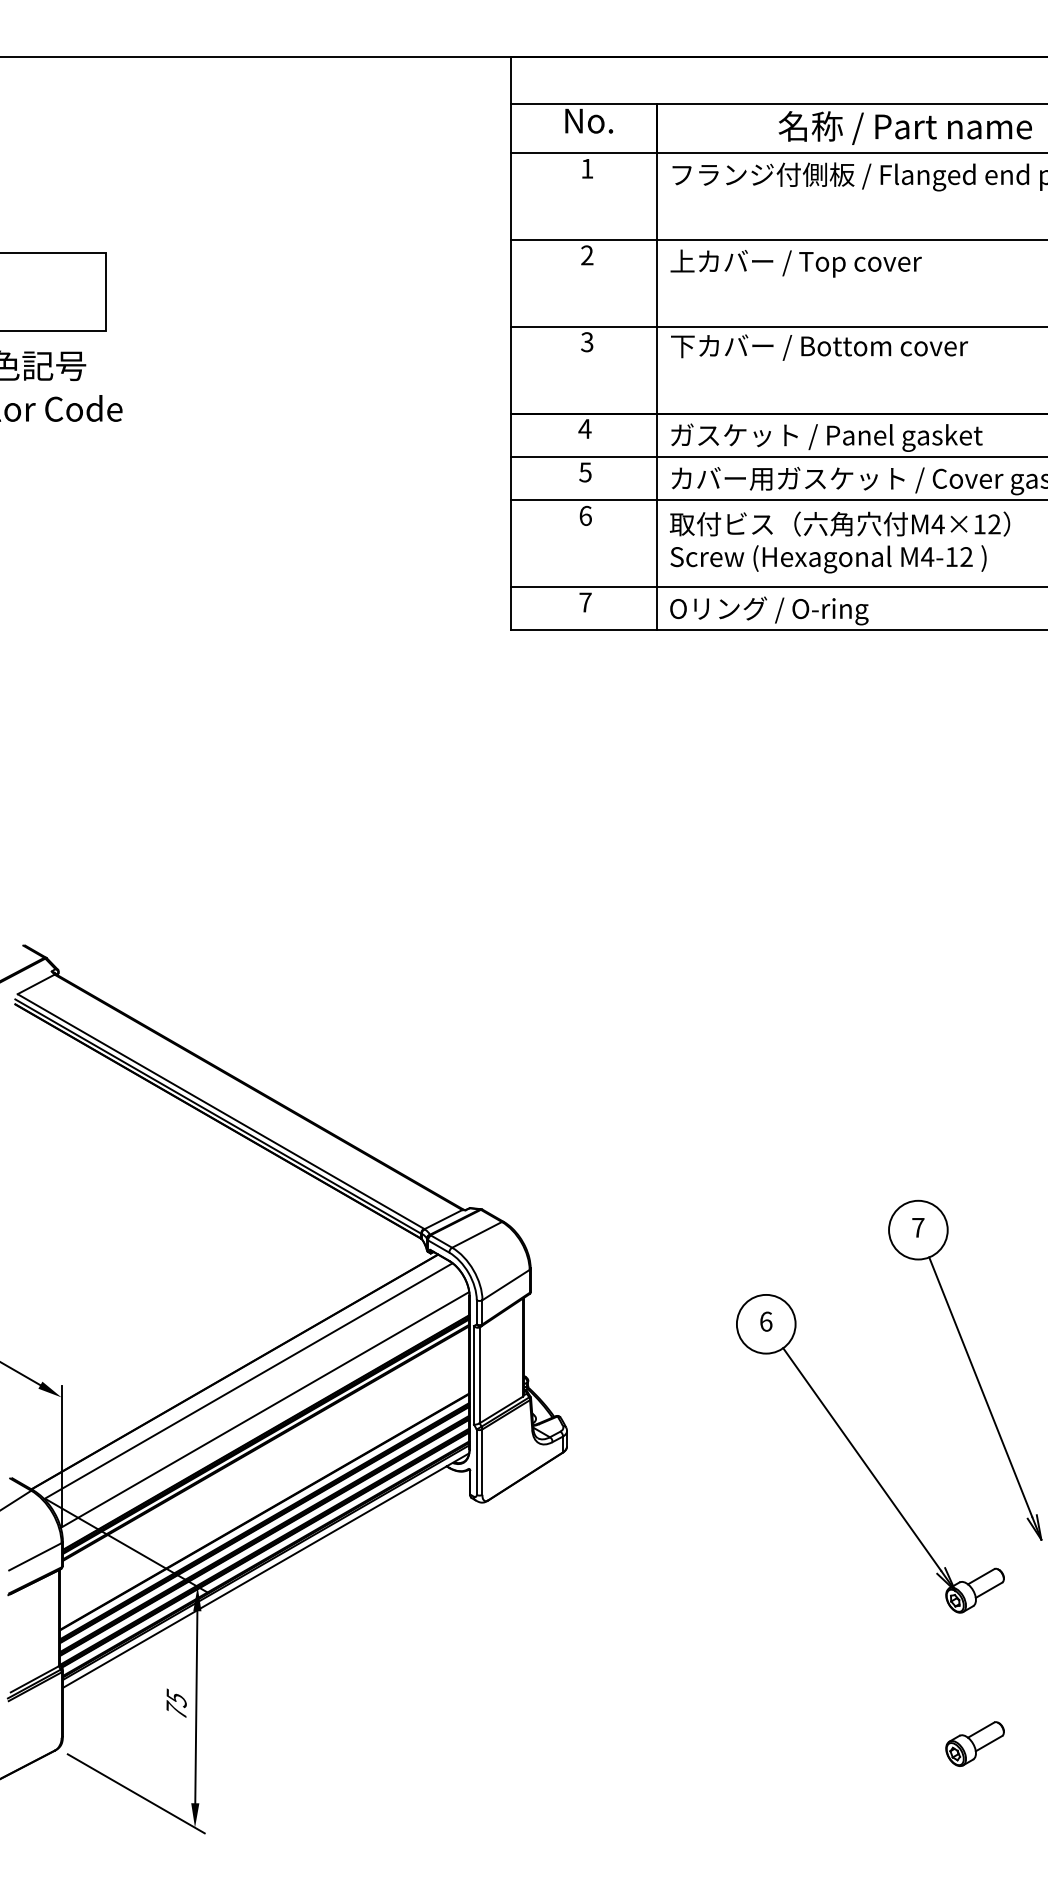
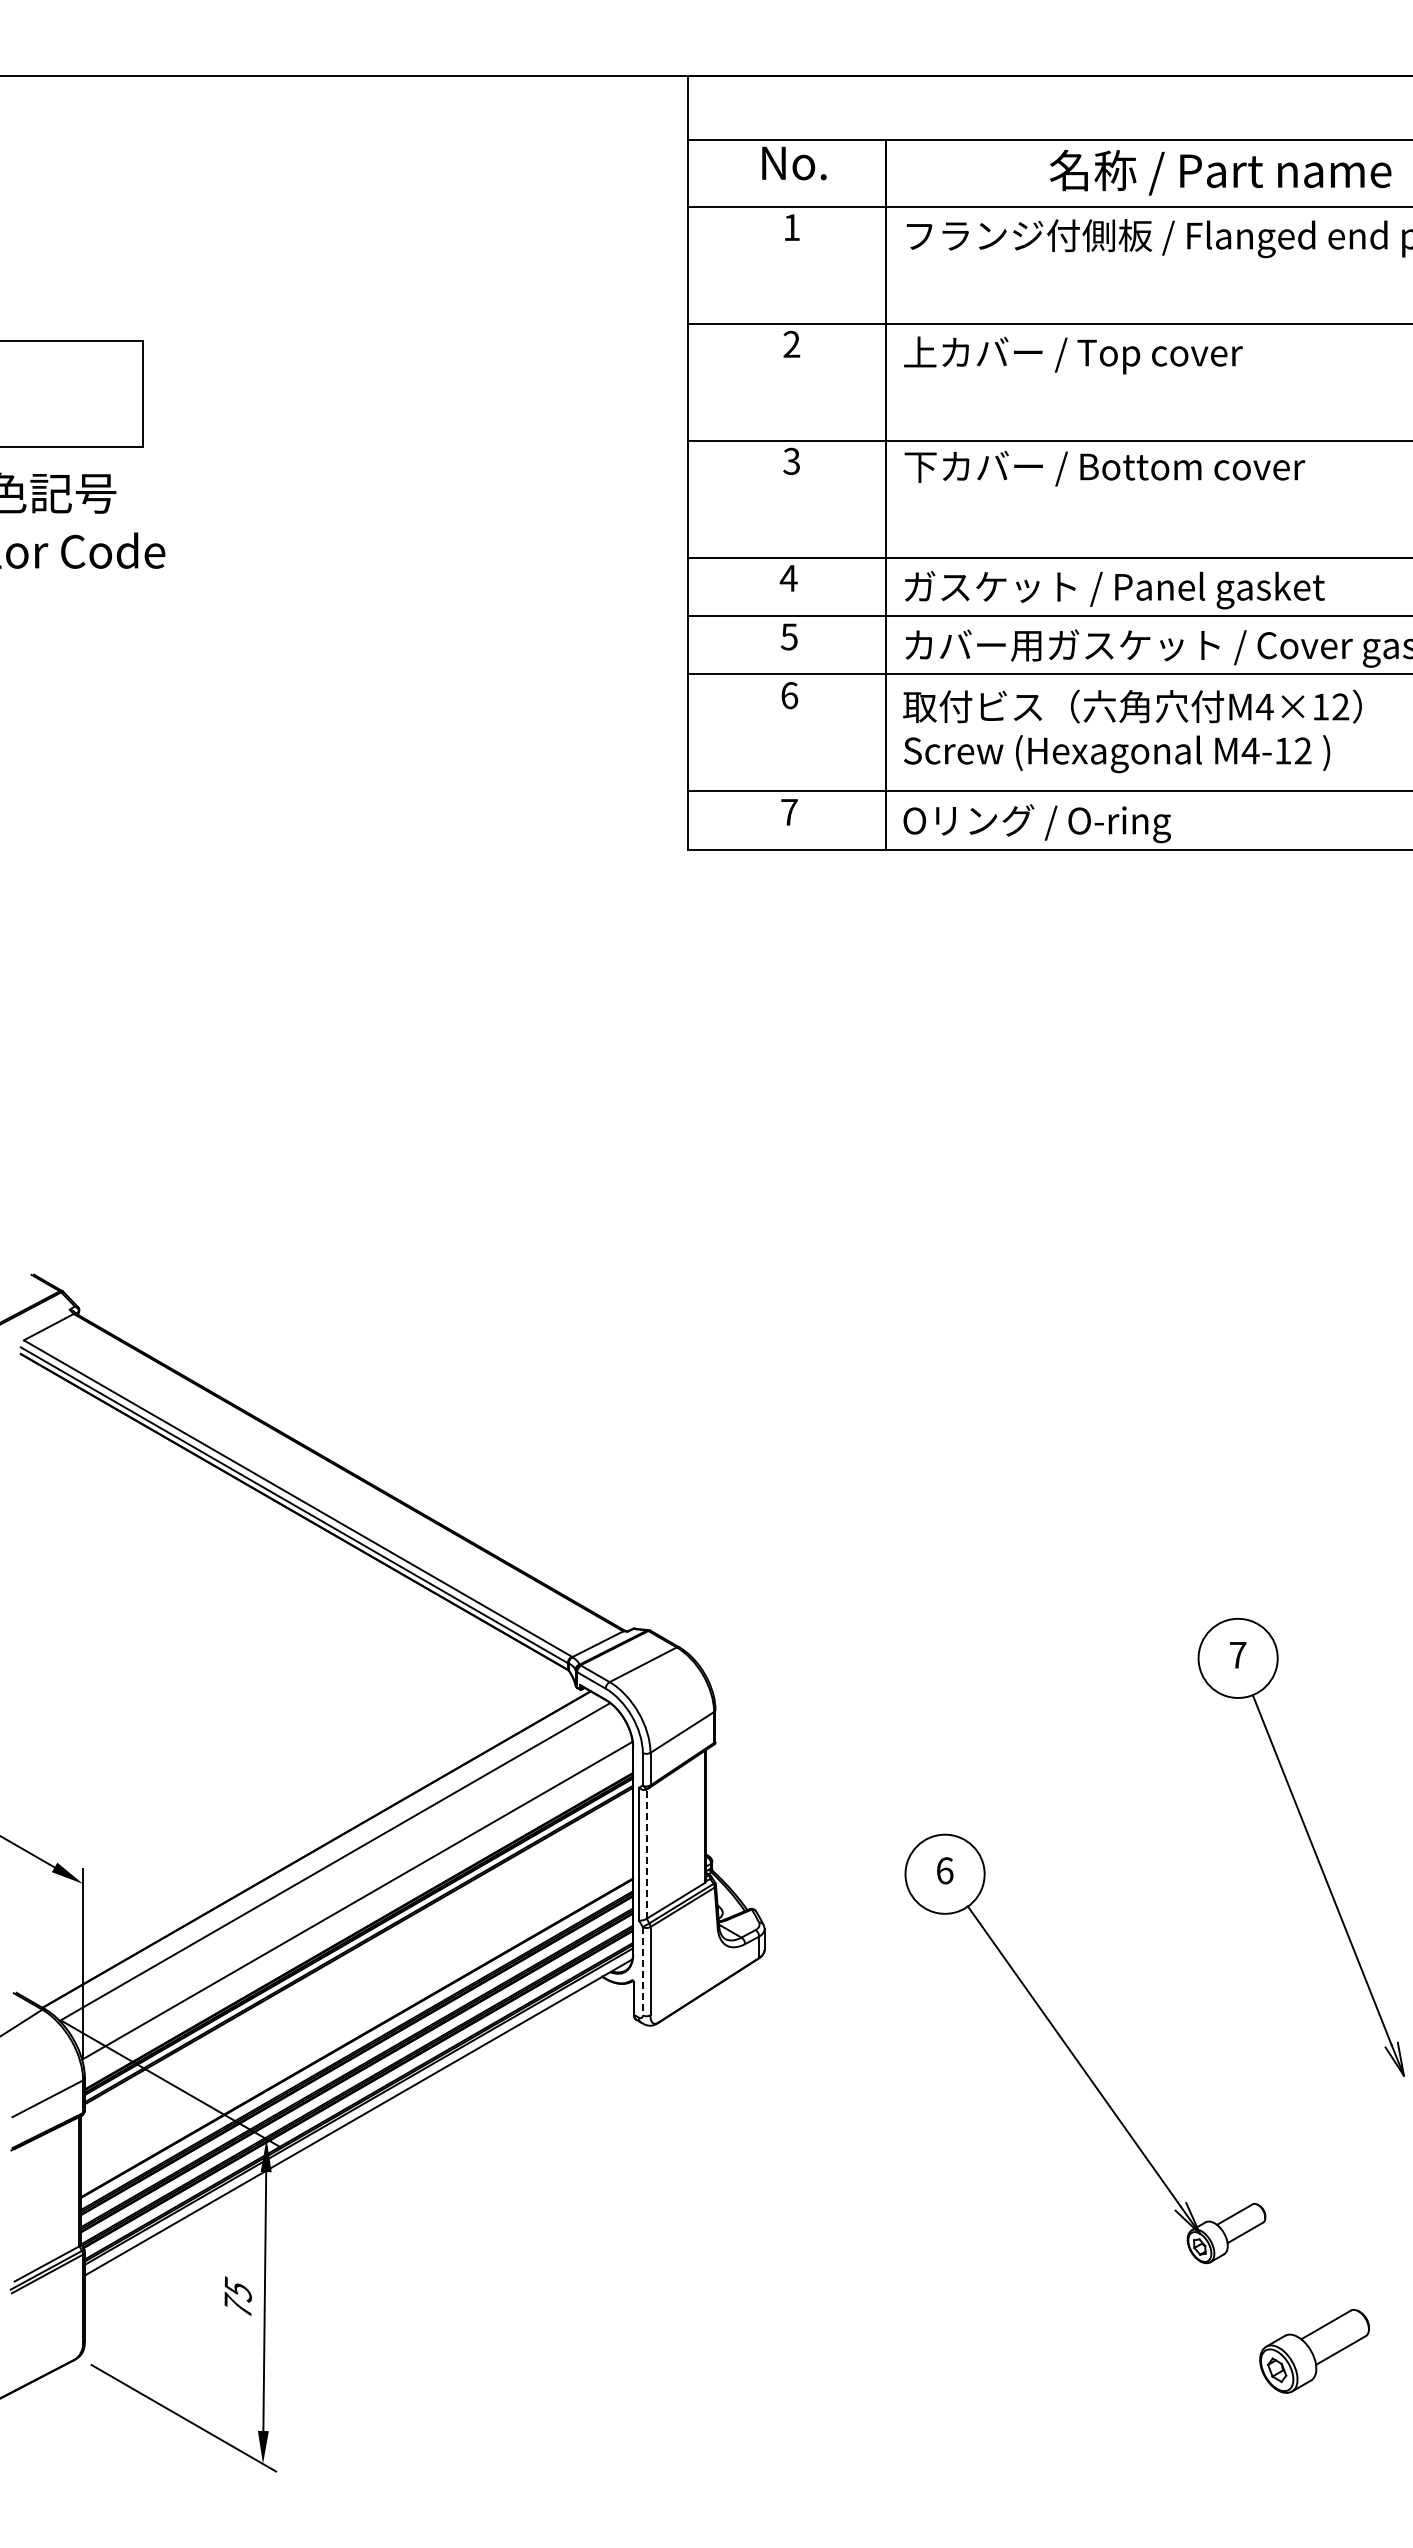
line: (479, 1375) -> (646, 1854), solid -> dashed
part: (862, 1457) -> (1074, 2054), moved
line: (476, 1462) -> (642, 1971), solid -> dashed
part: (975, 1743) -> (1314, 2350), size x1.4

